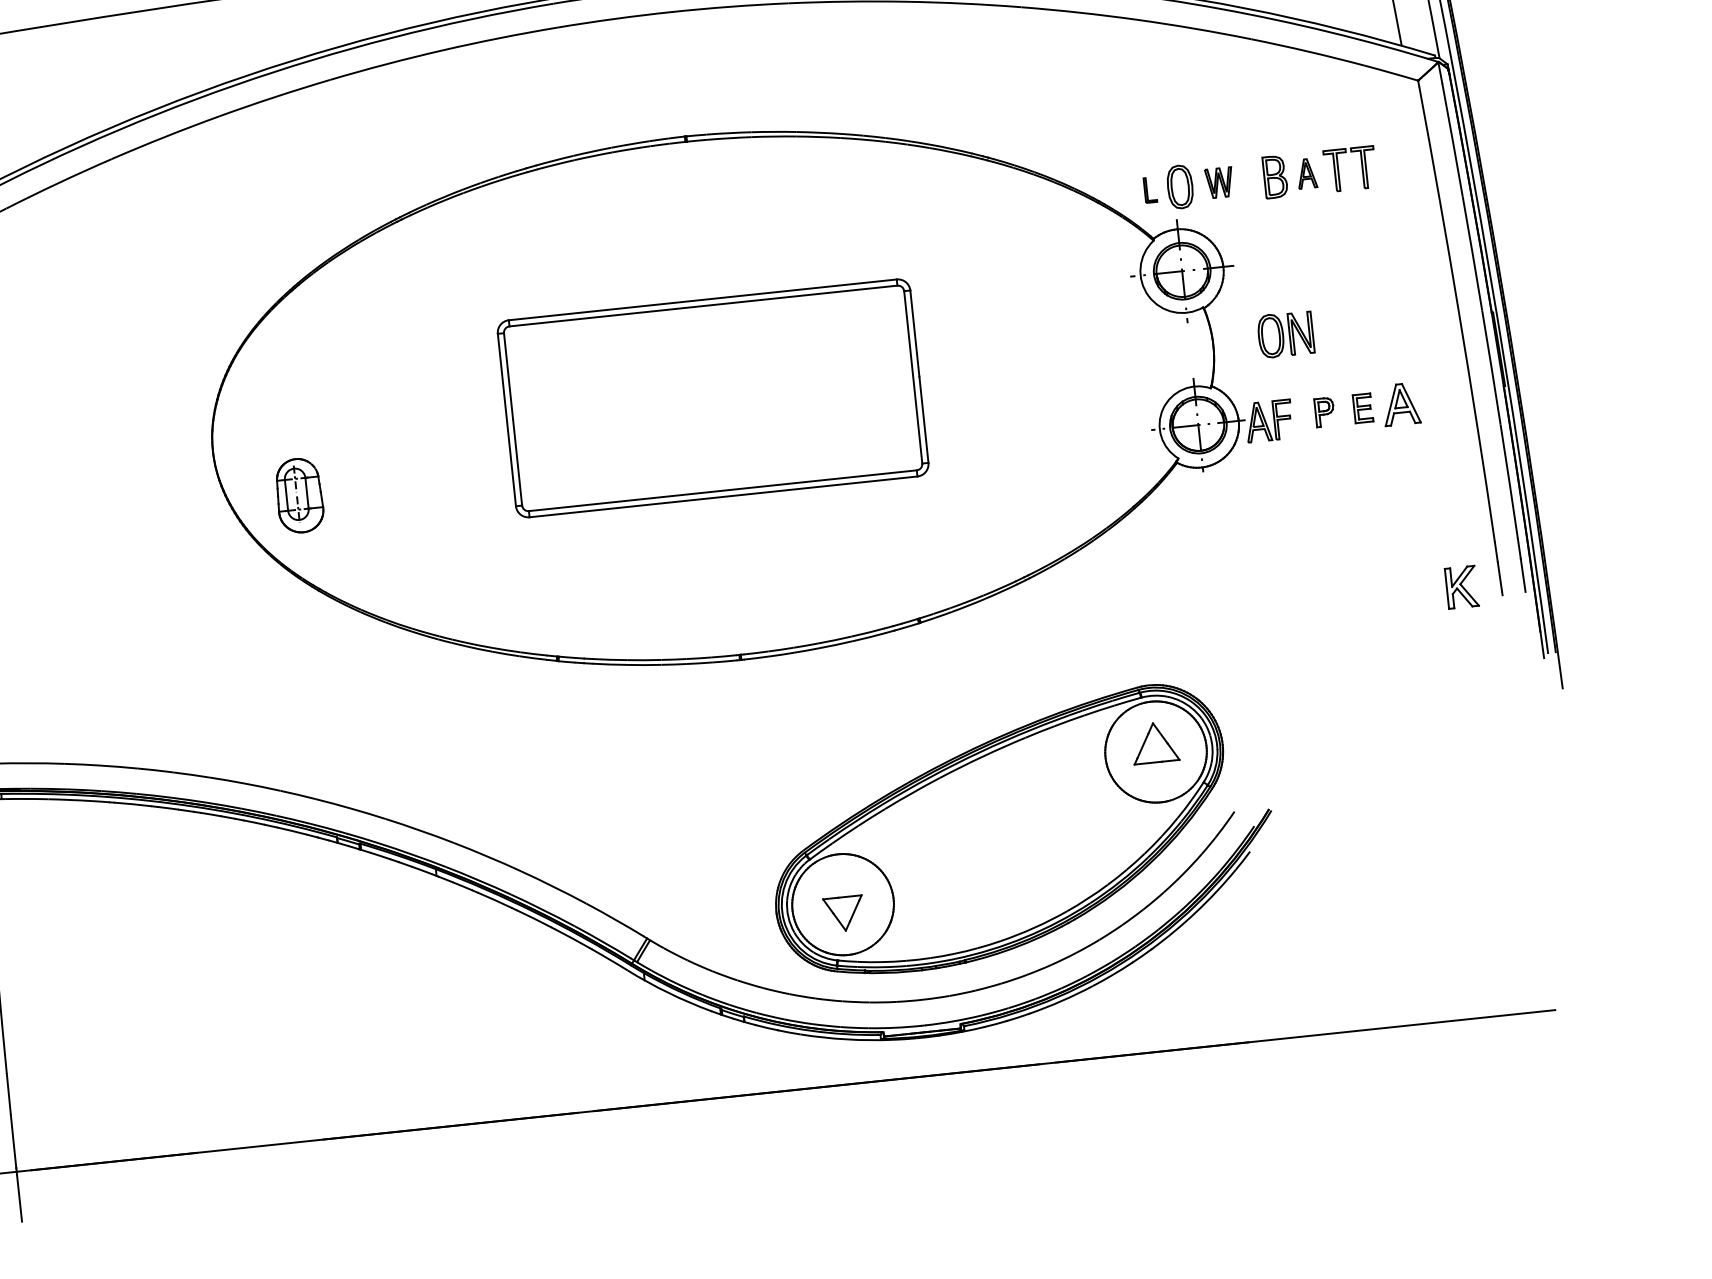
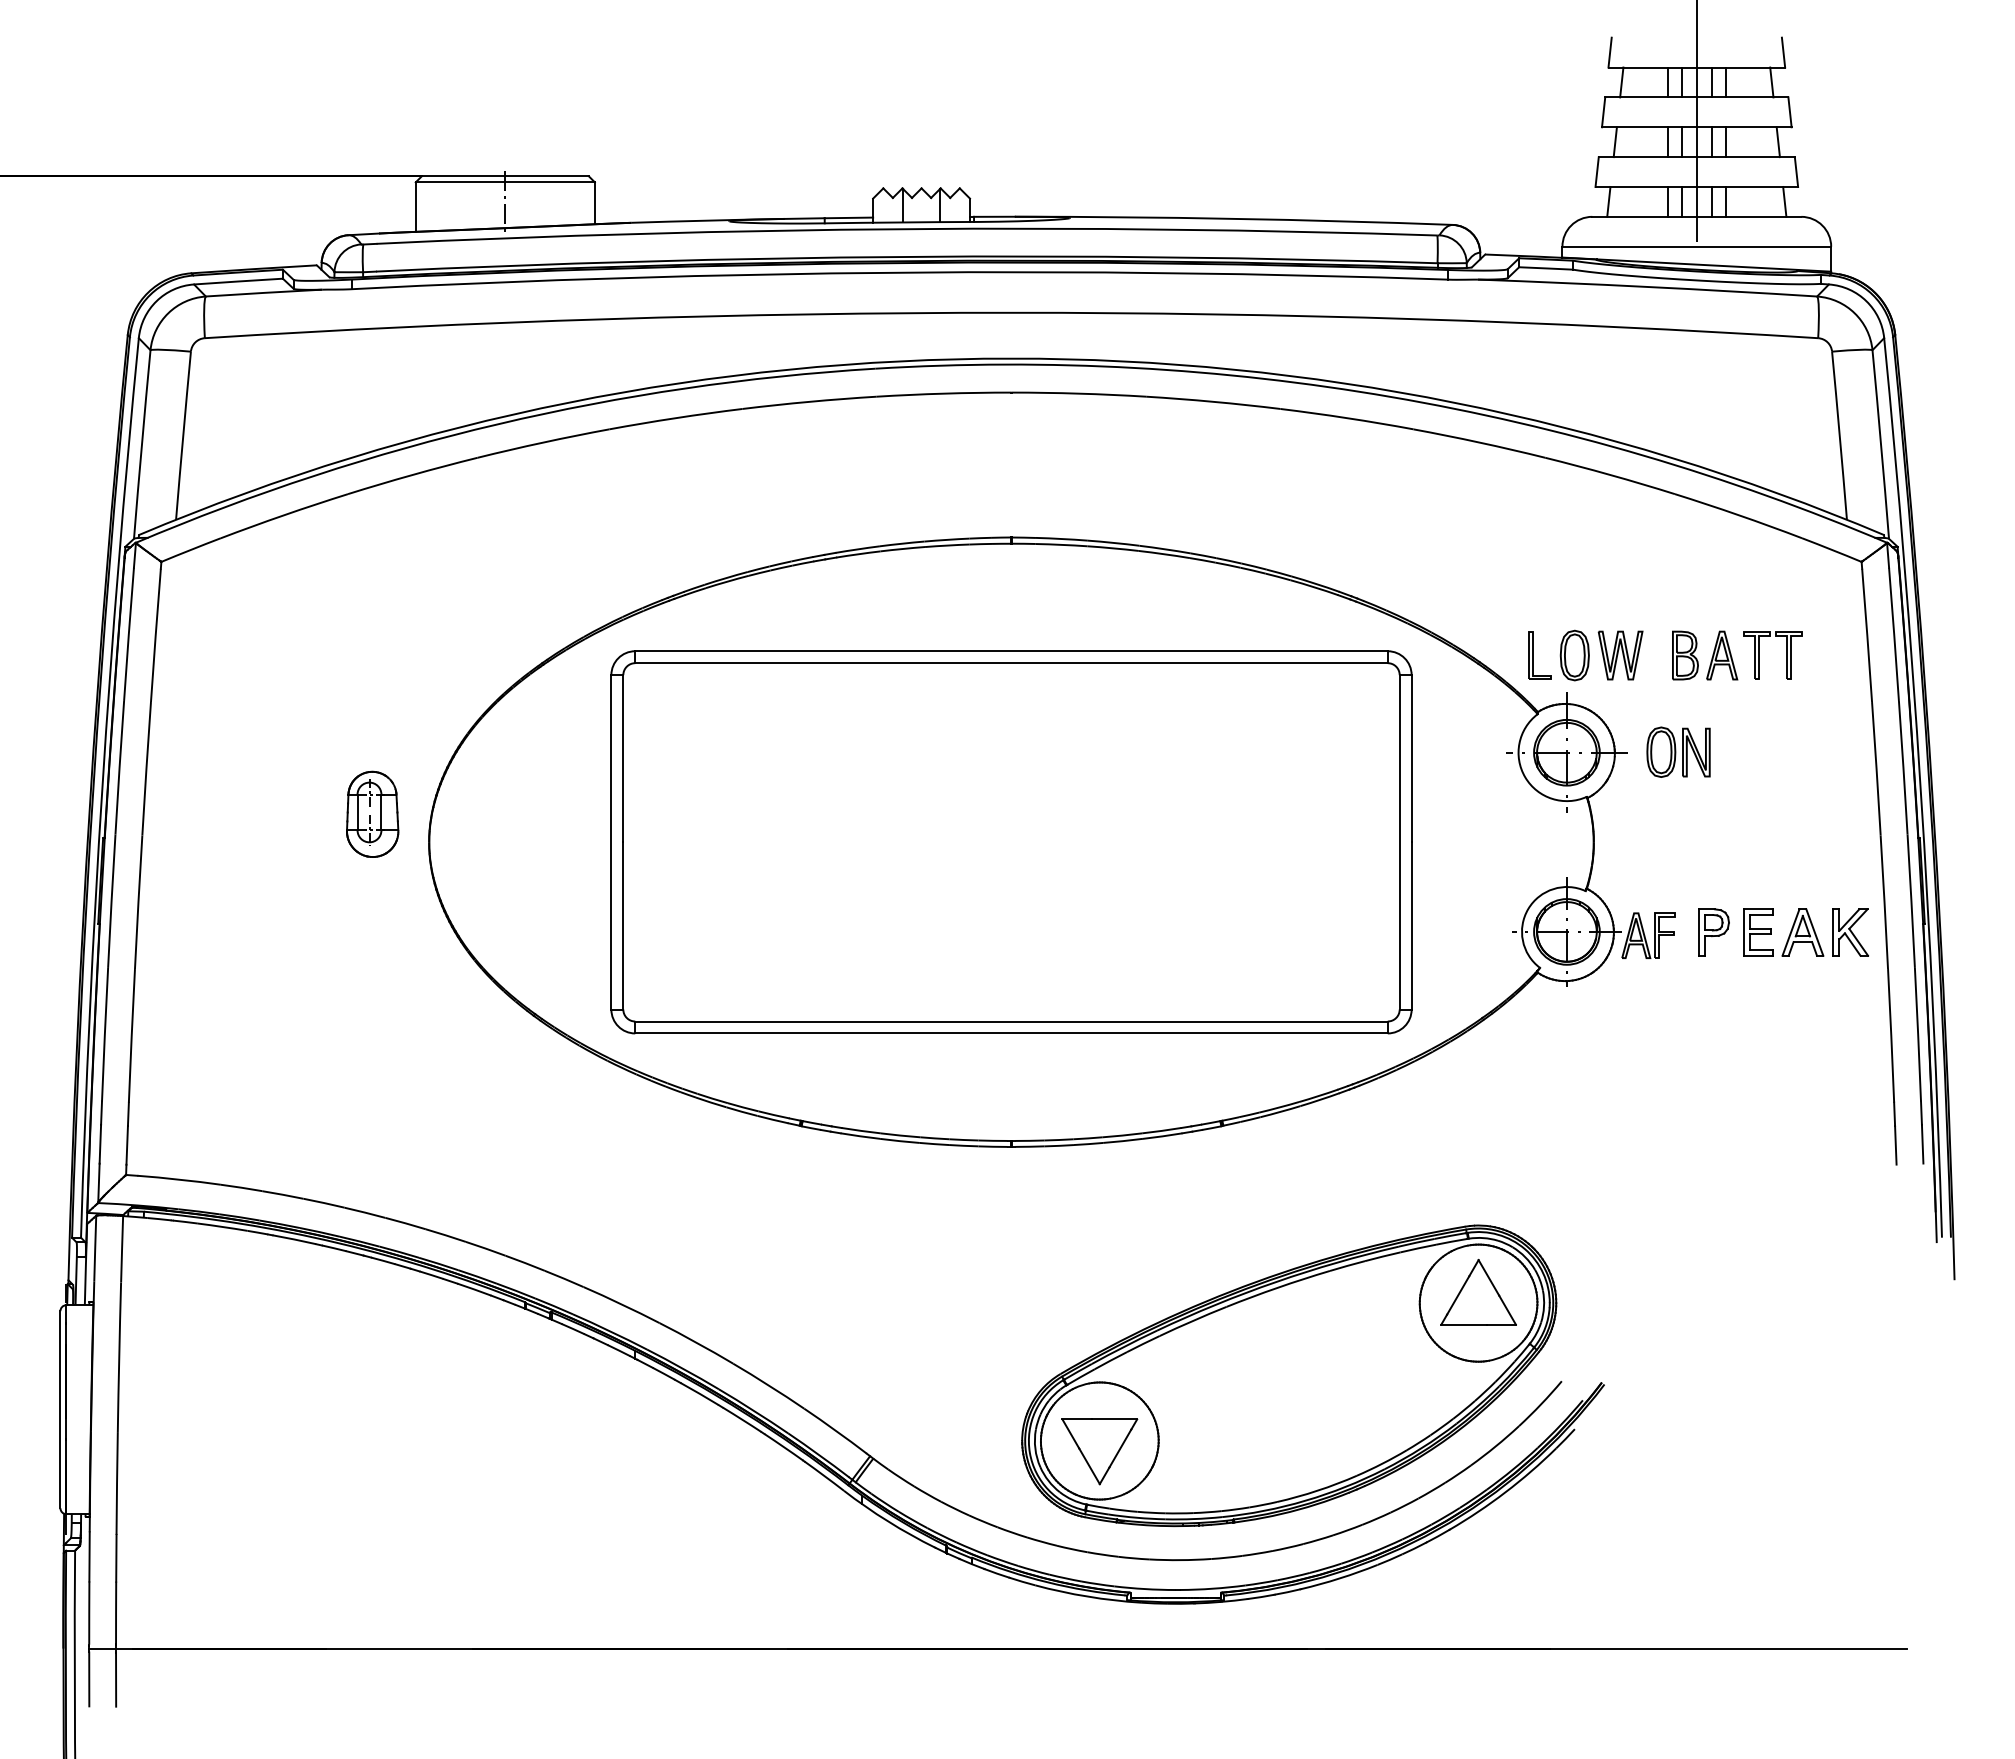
part: (1307, 173) -> (1722, 655), size x1.43
part: (1219, 182) -> (1620, 655), size x1.43
part: (1149, 190) -> (1539, 655), size x1.67
part: (1285, 333) -> (1678, 751), moved
part: (713, 398) -> (1011, 842), size x1.67
part: (1363, 408) -> (1758, 932), size x1.43
part: (1324, 412) -> (1713, 932), size x1.43
part: (299, 494) -> (372, 813), moved
part: (1461, 587) -> (1850, 932), moved
part: (1154, 742) -> (1478, 1292), size x1.43
part: (843, 913) -> (1099, 1451), size x1.67

